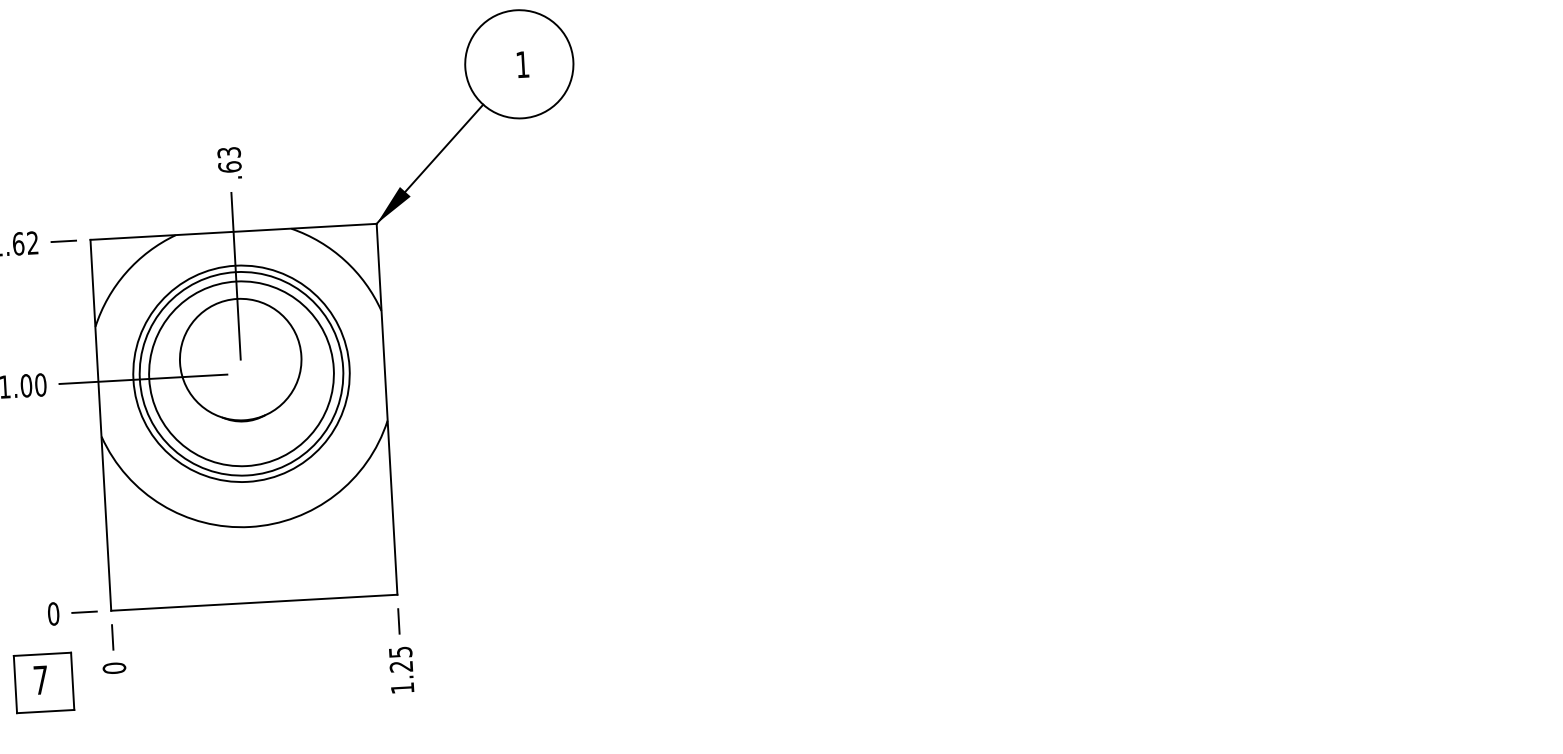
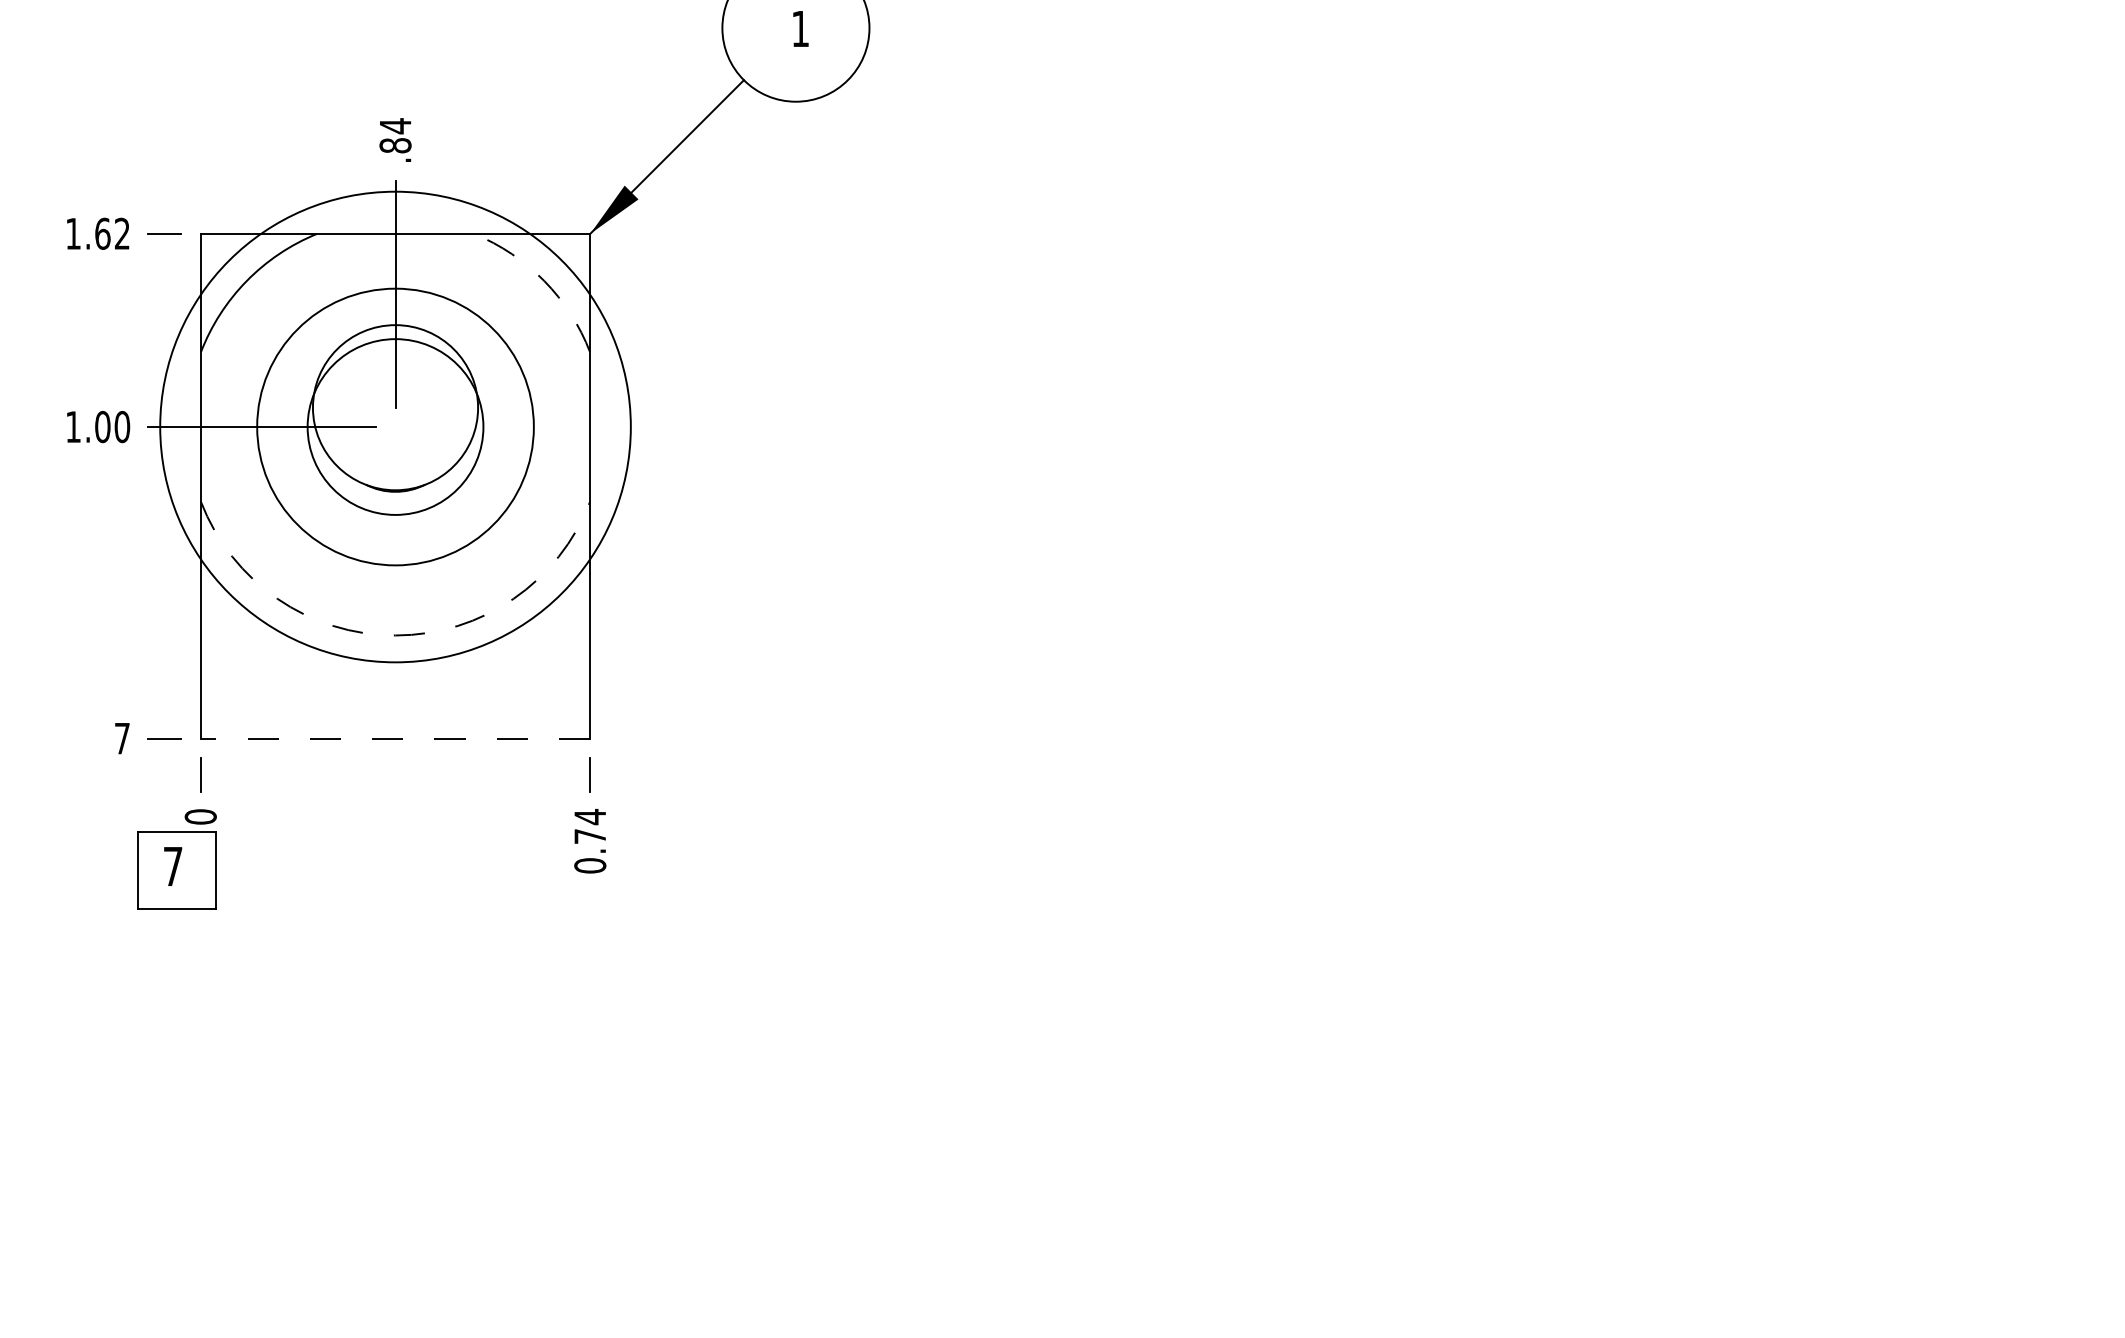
text: (229, 159) -> (395, 135), .63 -> .84
arc: (344, 260) -> (544, 281), solid -> dashed
circle: (241, 373) -> (395, 426), size x0.7
circle: (241, 373) -> (395, 426), size x1.6
arc: (250, 526) -> (395, 635), solid -> dashed
line: (254, 602) -> (395, 738), solid -> dashed
text: (53, 613) -> (122, 738), 0 -> 7
text: (401, 670) -> (590, 841), 1.25 -> 0.74
part: (43, 682) -> (176, 870), moved

